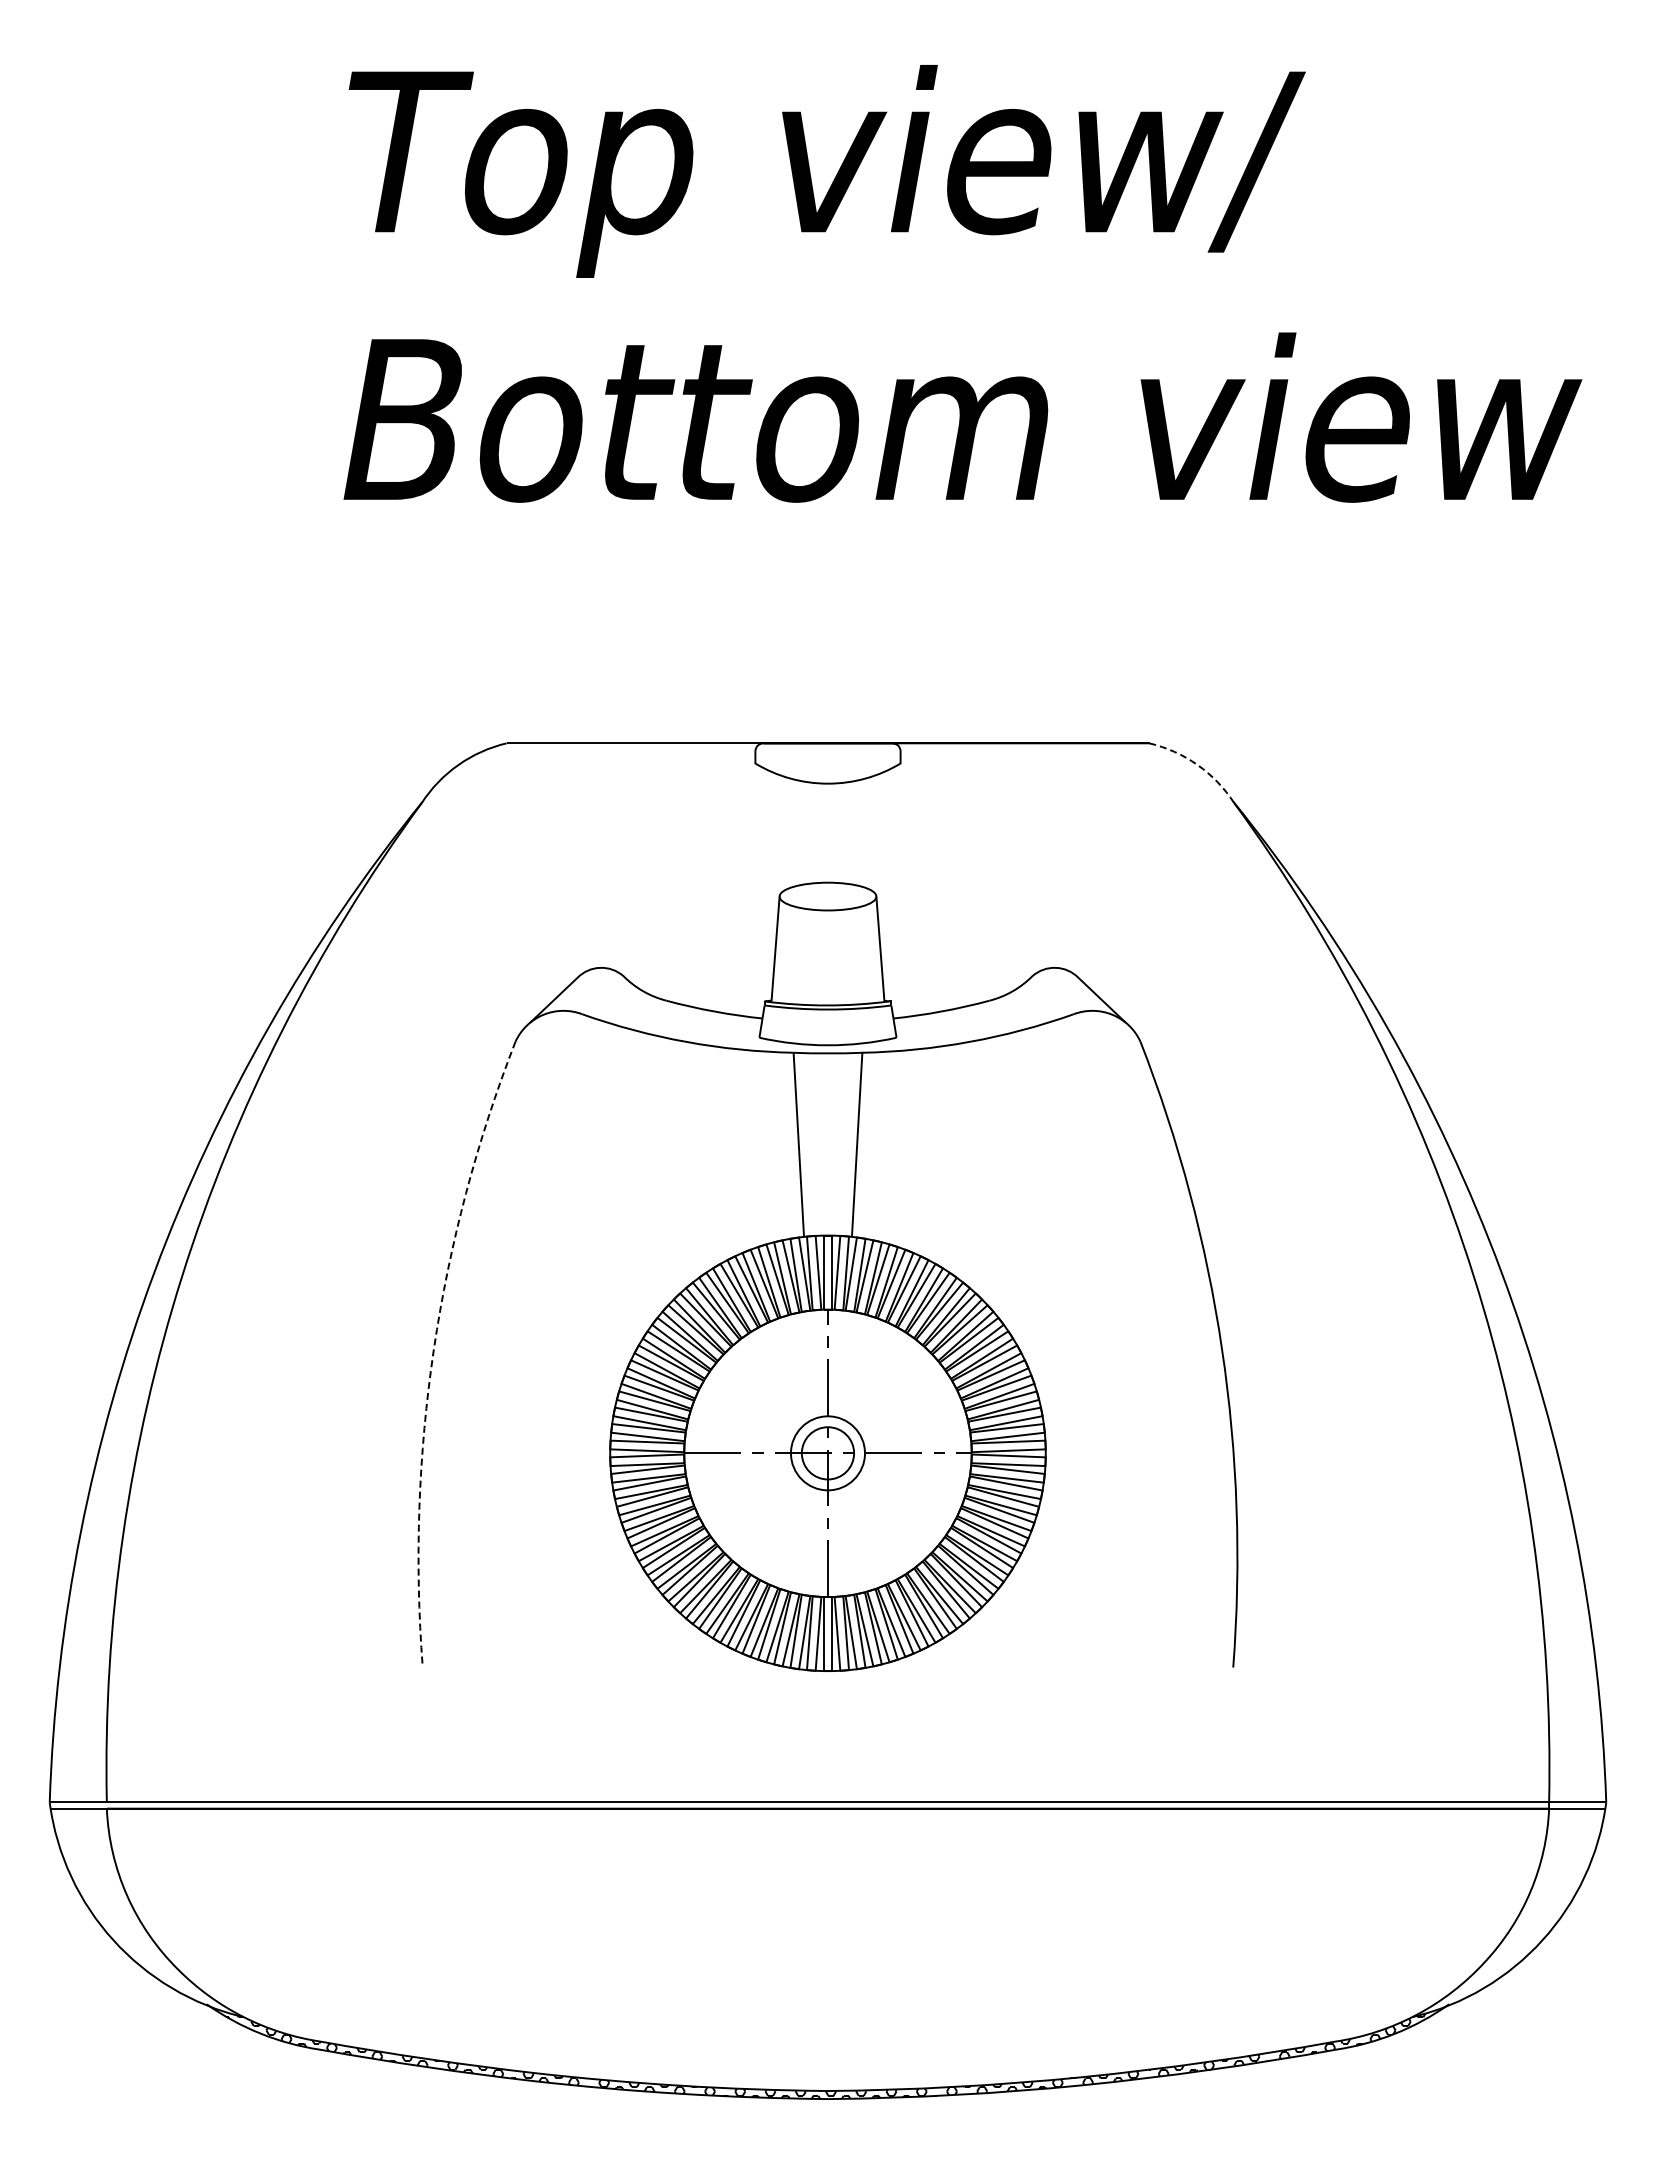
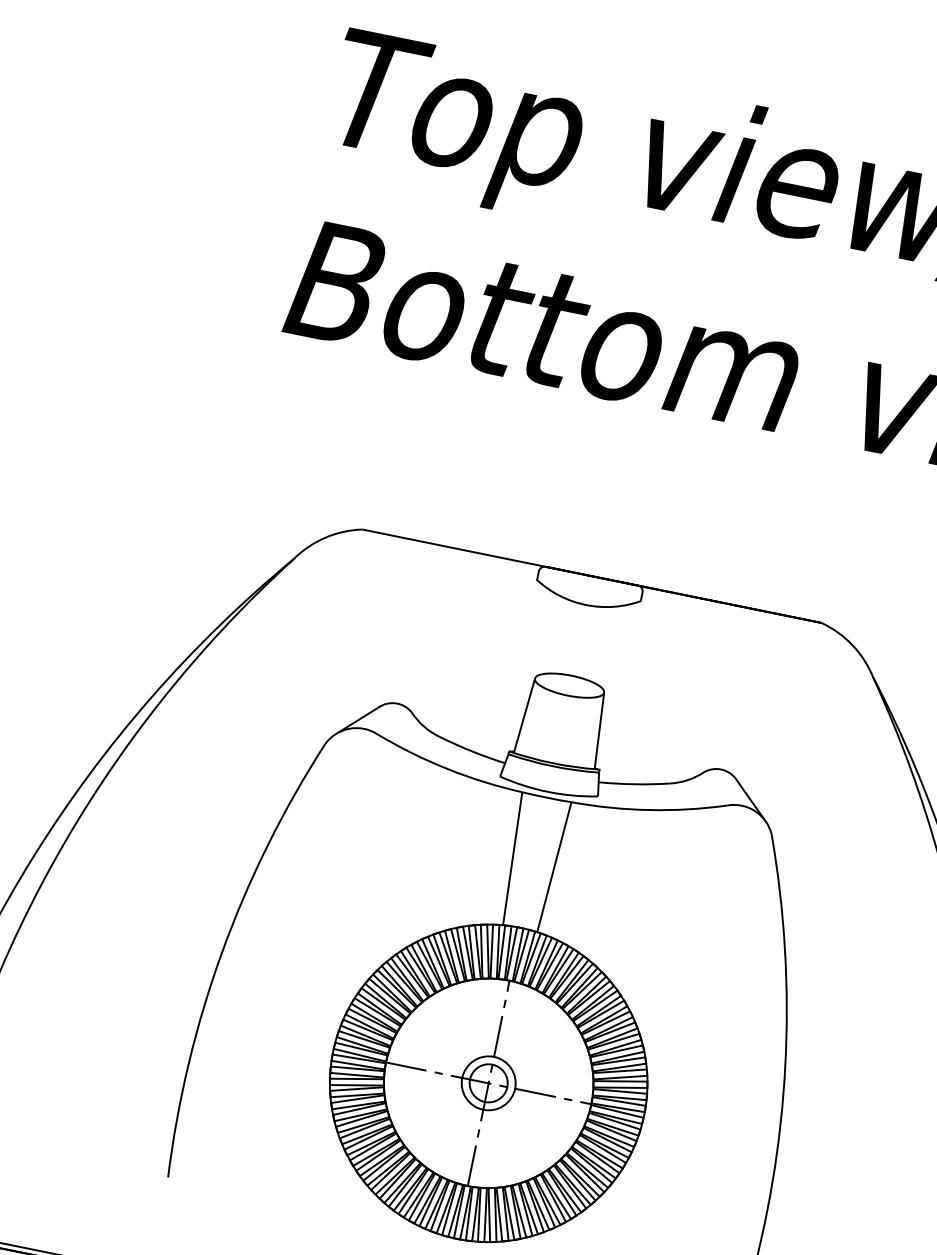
line: (1197, 764) -> (852, 645), dashed -> solid
arc: (433, 1349) -> (222, 951), dashed -> solid

